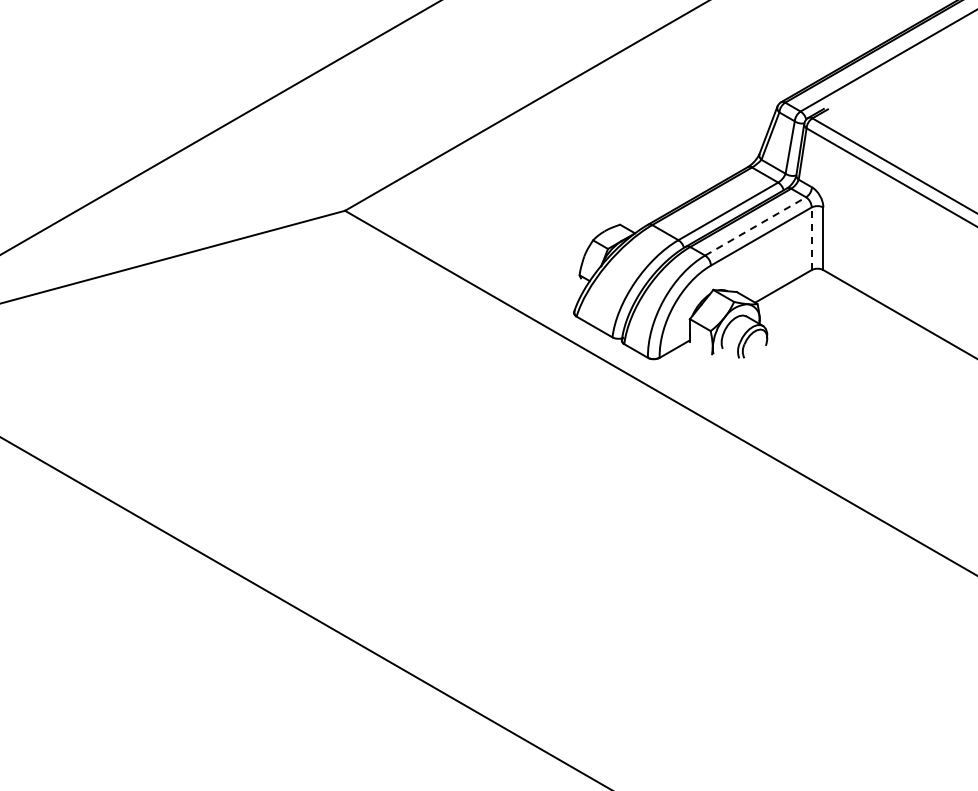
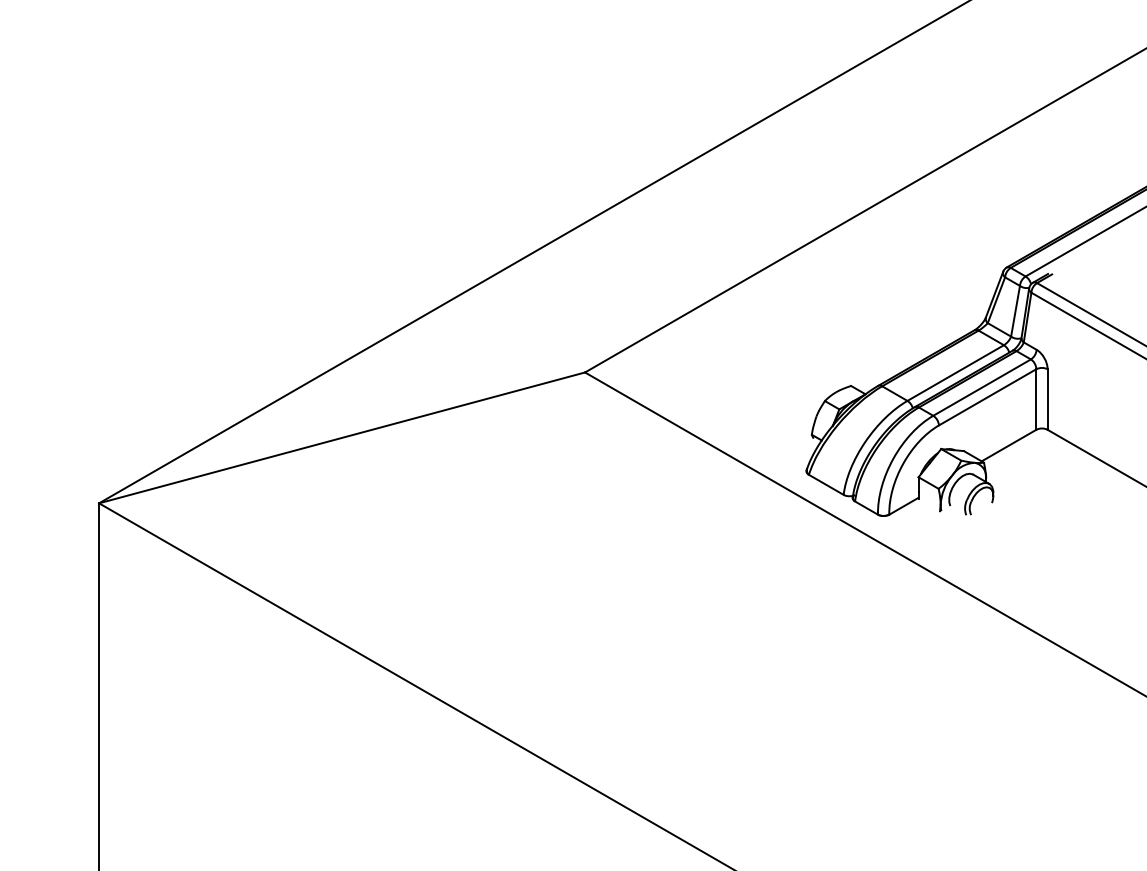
line: (756, 226) -> (982, 387), dashed -> solid
line: (811, 238) -> (1036, 399), dashed -> solid

